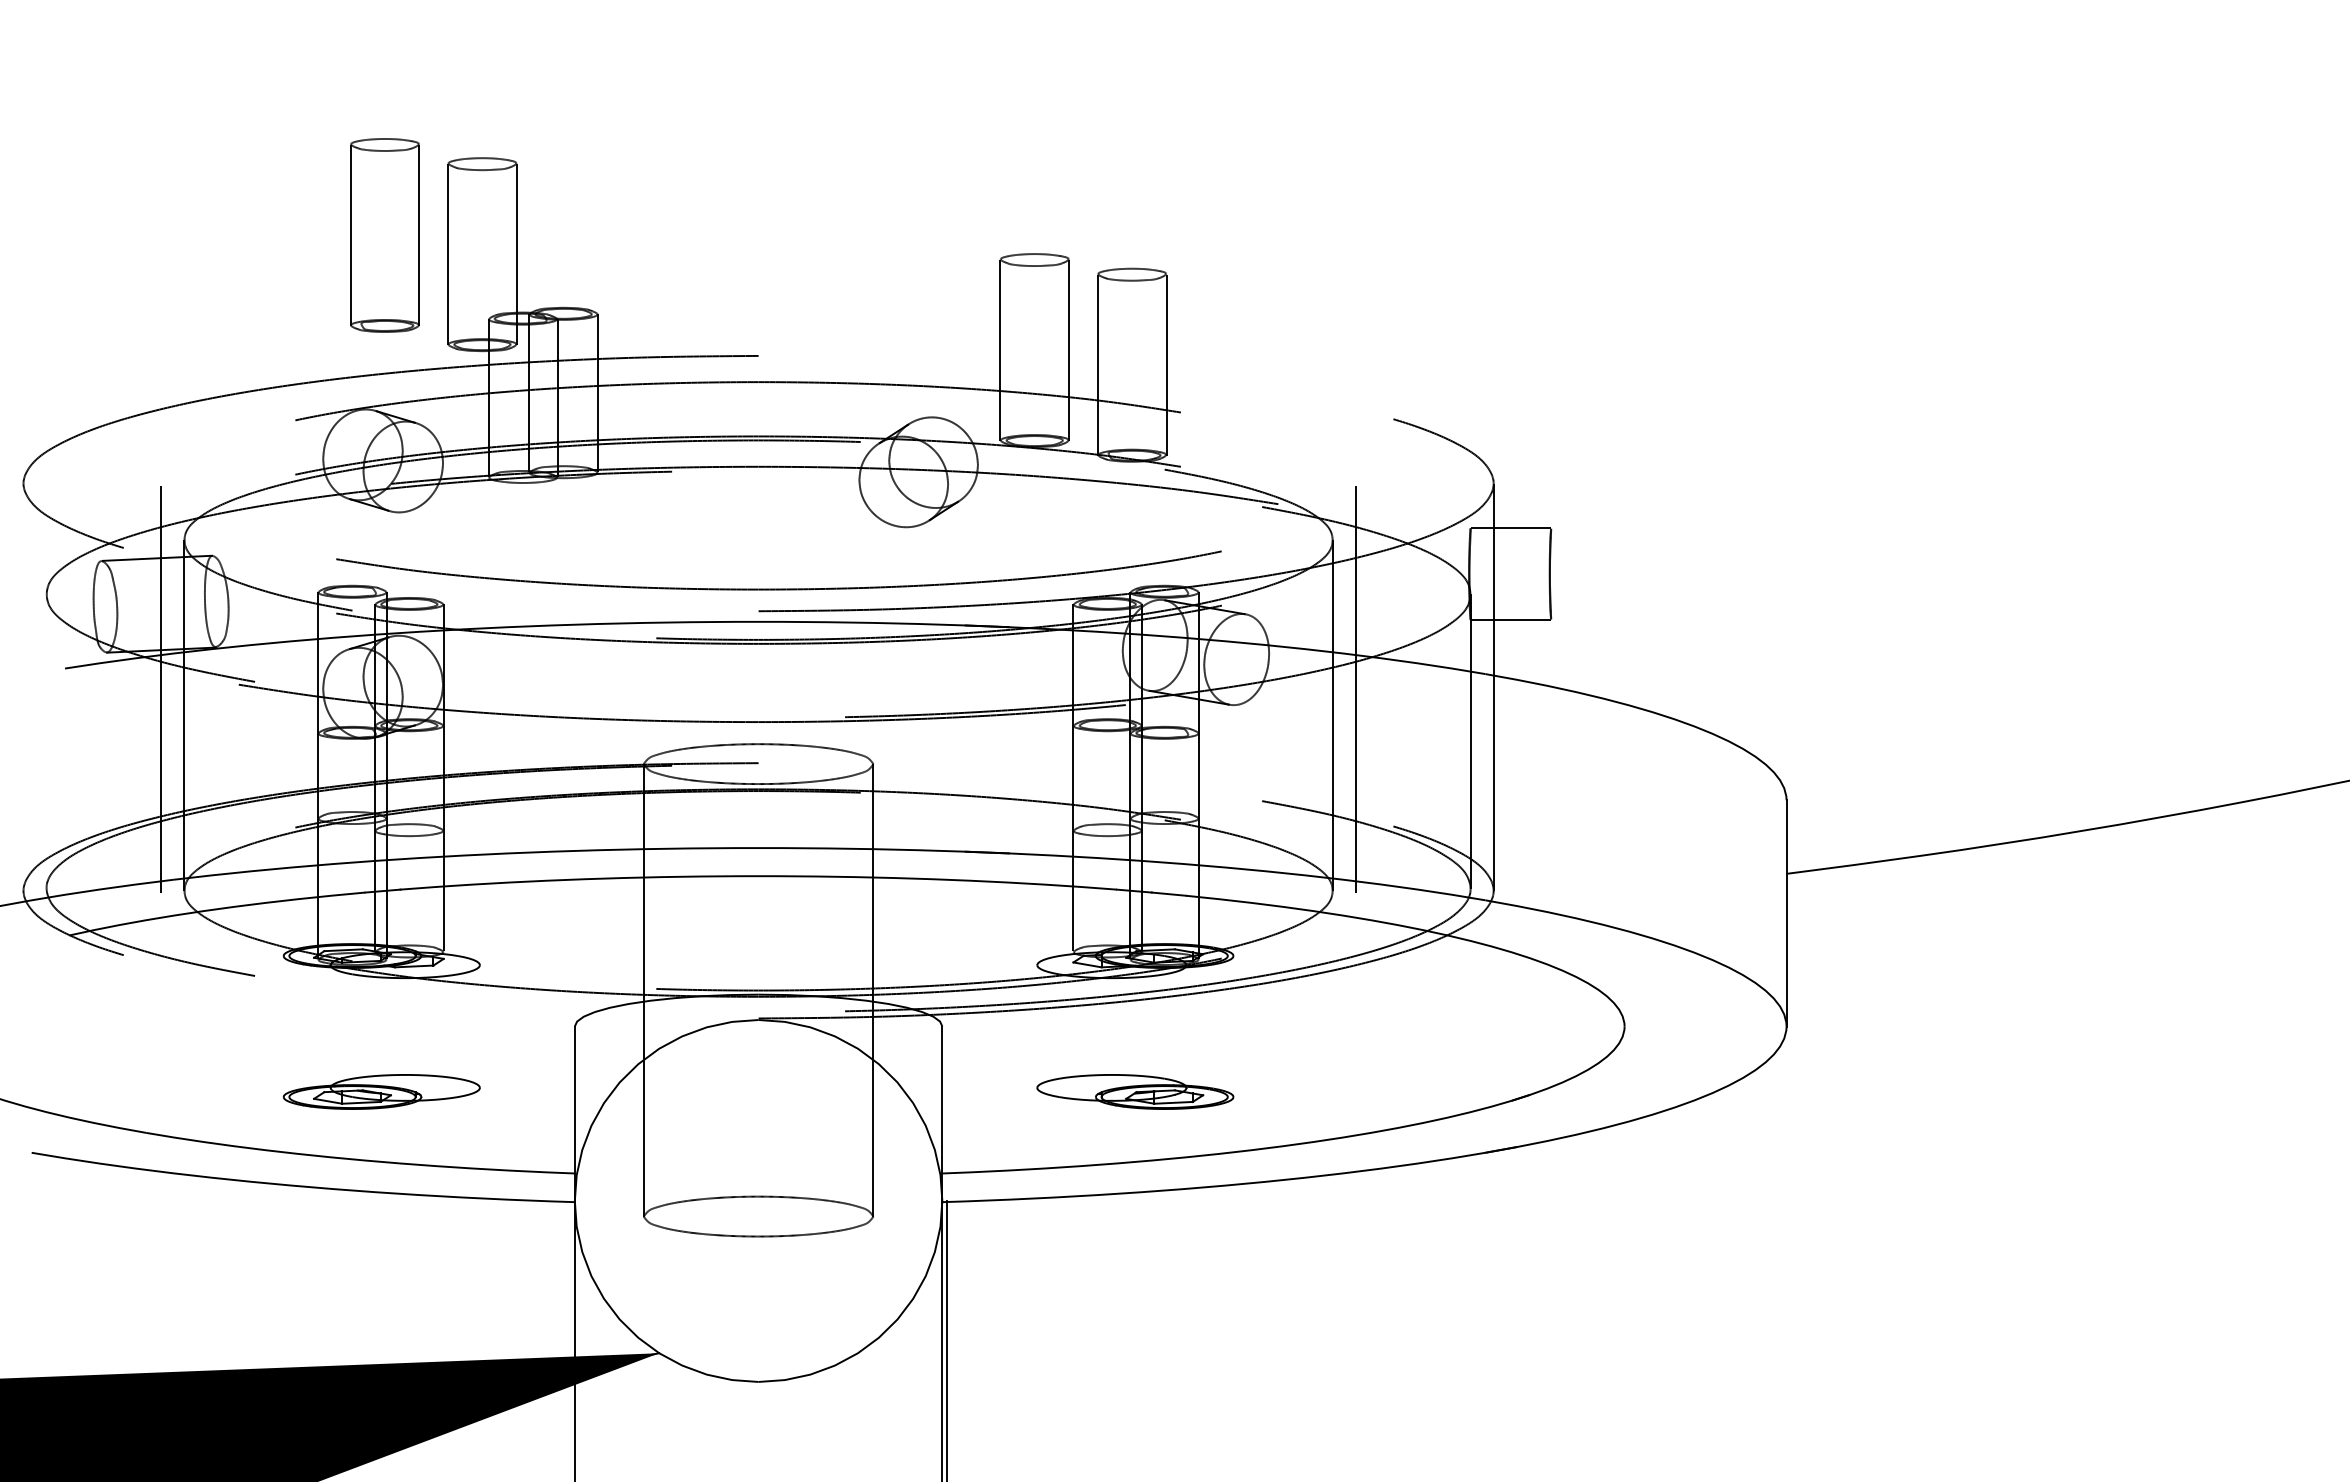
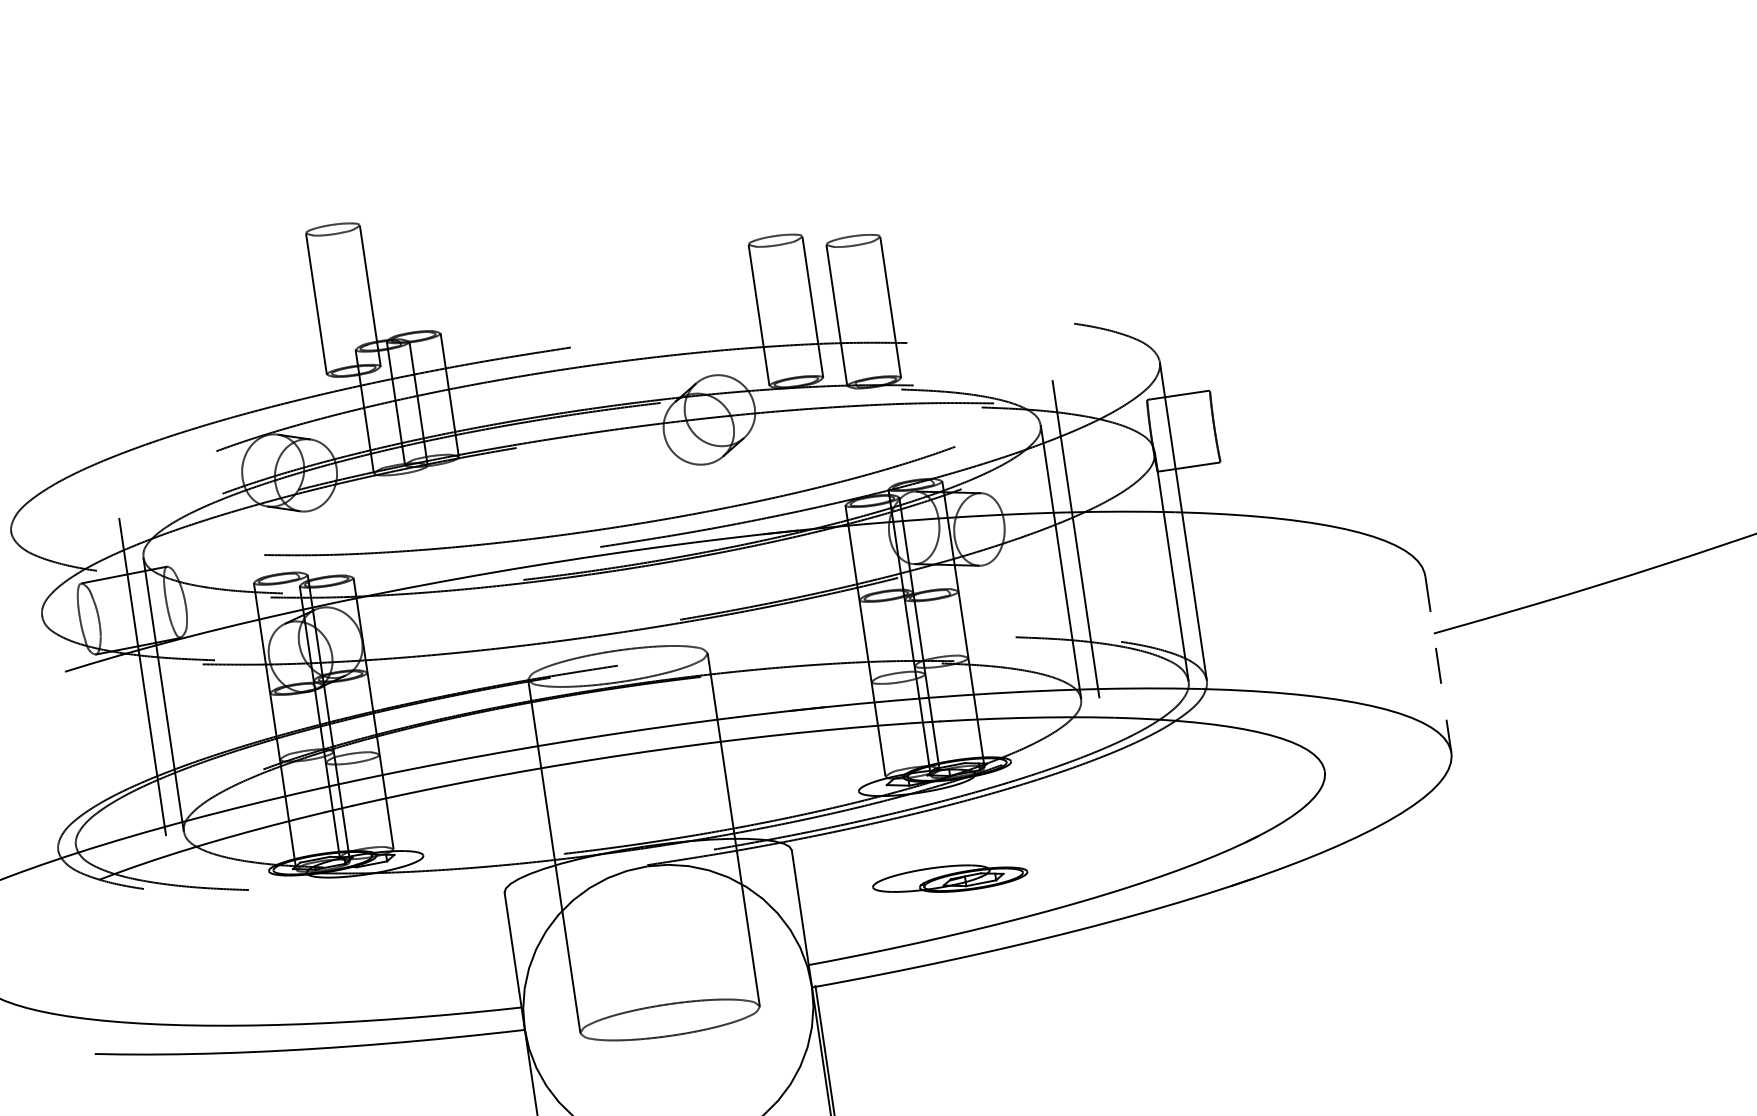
part: (384, 235) -> (264, 296), removed
line: (1786, 913) -> (1438, 664), solid -> dashed
part: (381, 1091) -> (361, 965), removed

